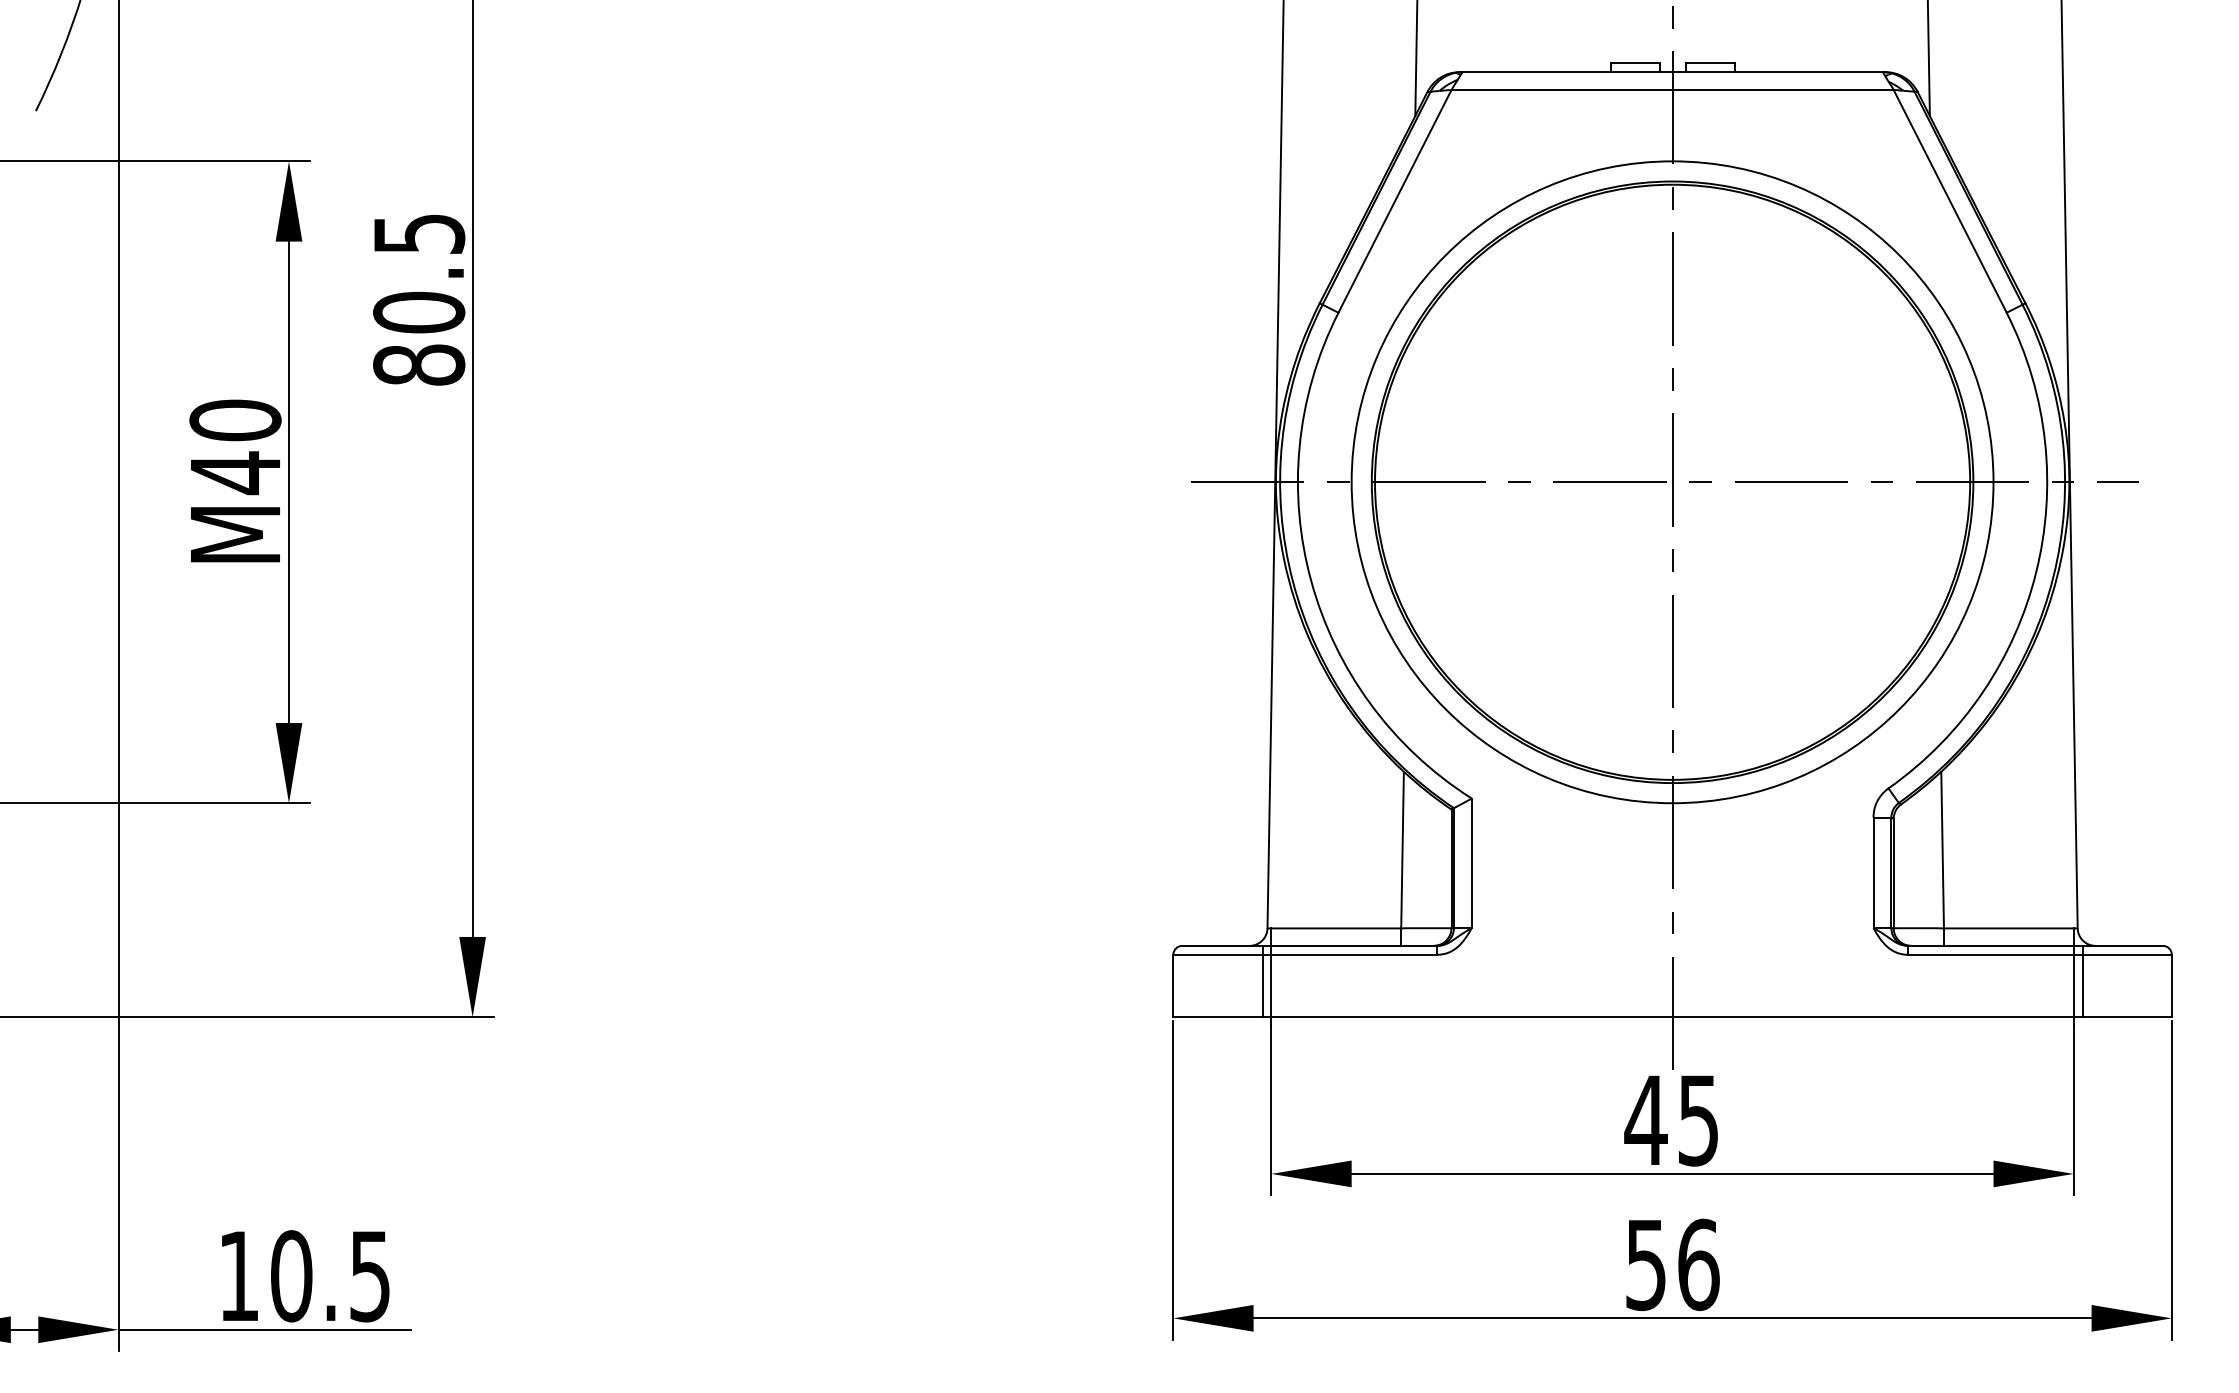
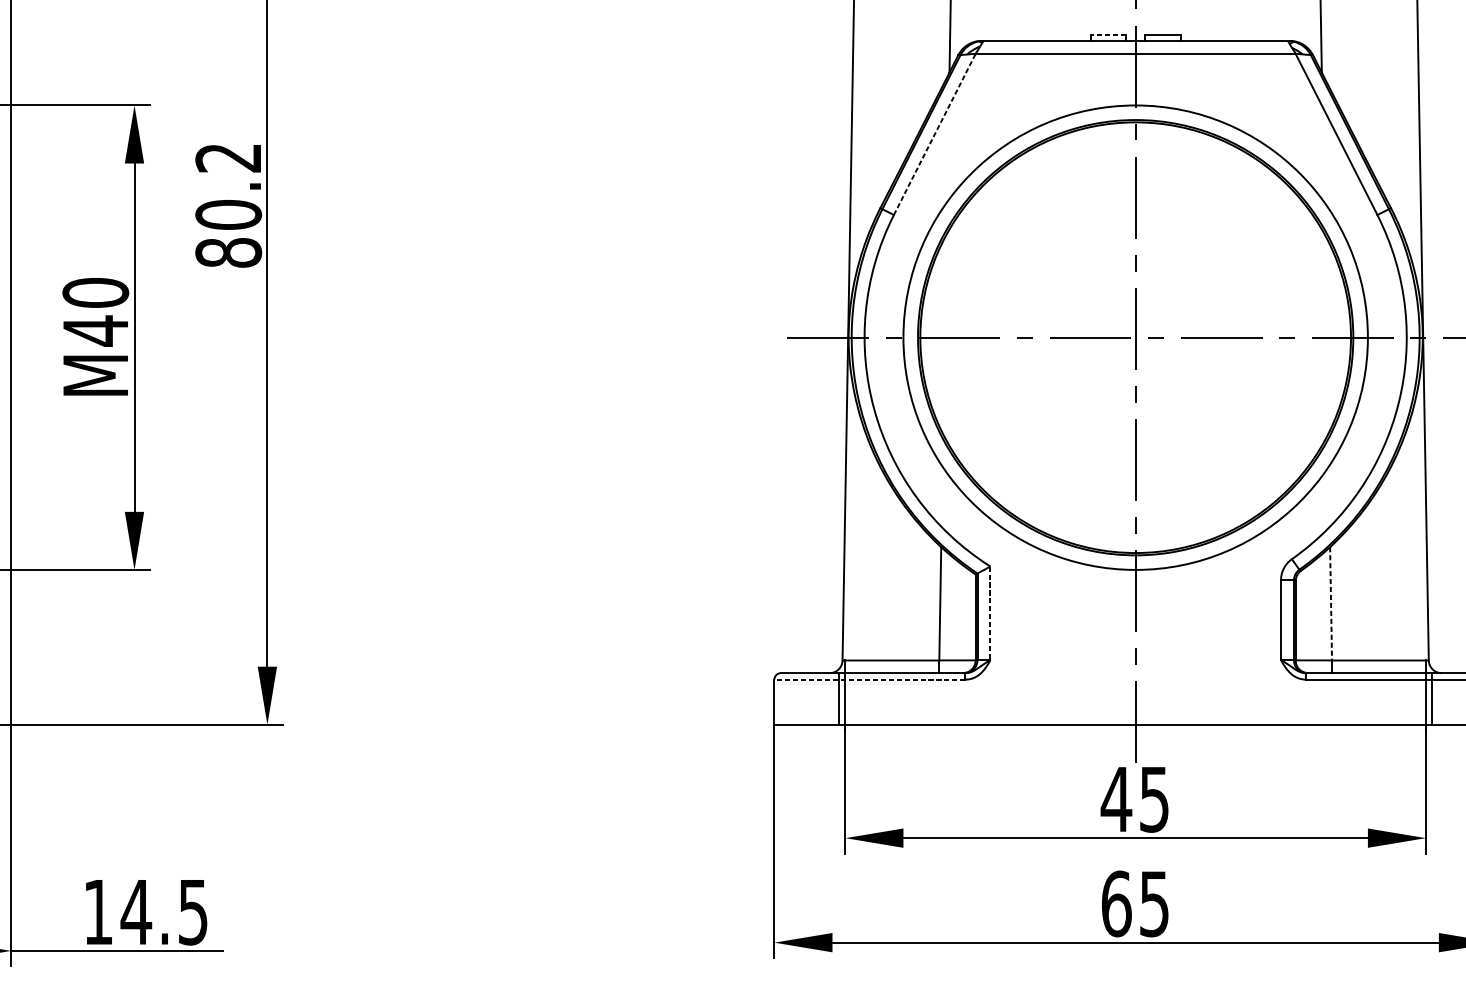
line: (1635, 63) -> (1108, 34), solid -> dashed
line: (1394, 201) -> (934, 134), solid -> dashed
text: (419, 234) -> (228, 158), 80.5 -> 80.2
line: (1942, 850) -> (1330, 604), solid -> dashed
line: (1471, 863) -> (990, 613), solid -> dashed
line: (1305, 954) -> (870, 679), solid -> dashed
text: (1672, 1264) -> (1135, 903), 56 -> 65
text: (291, 1276) -> (136, 912), 10.5 -> 14.5

